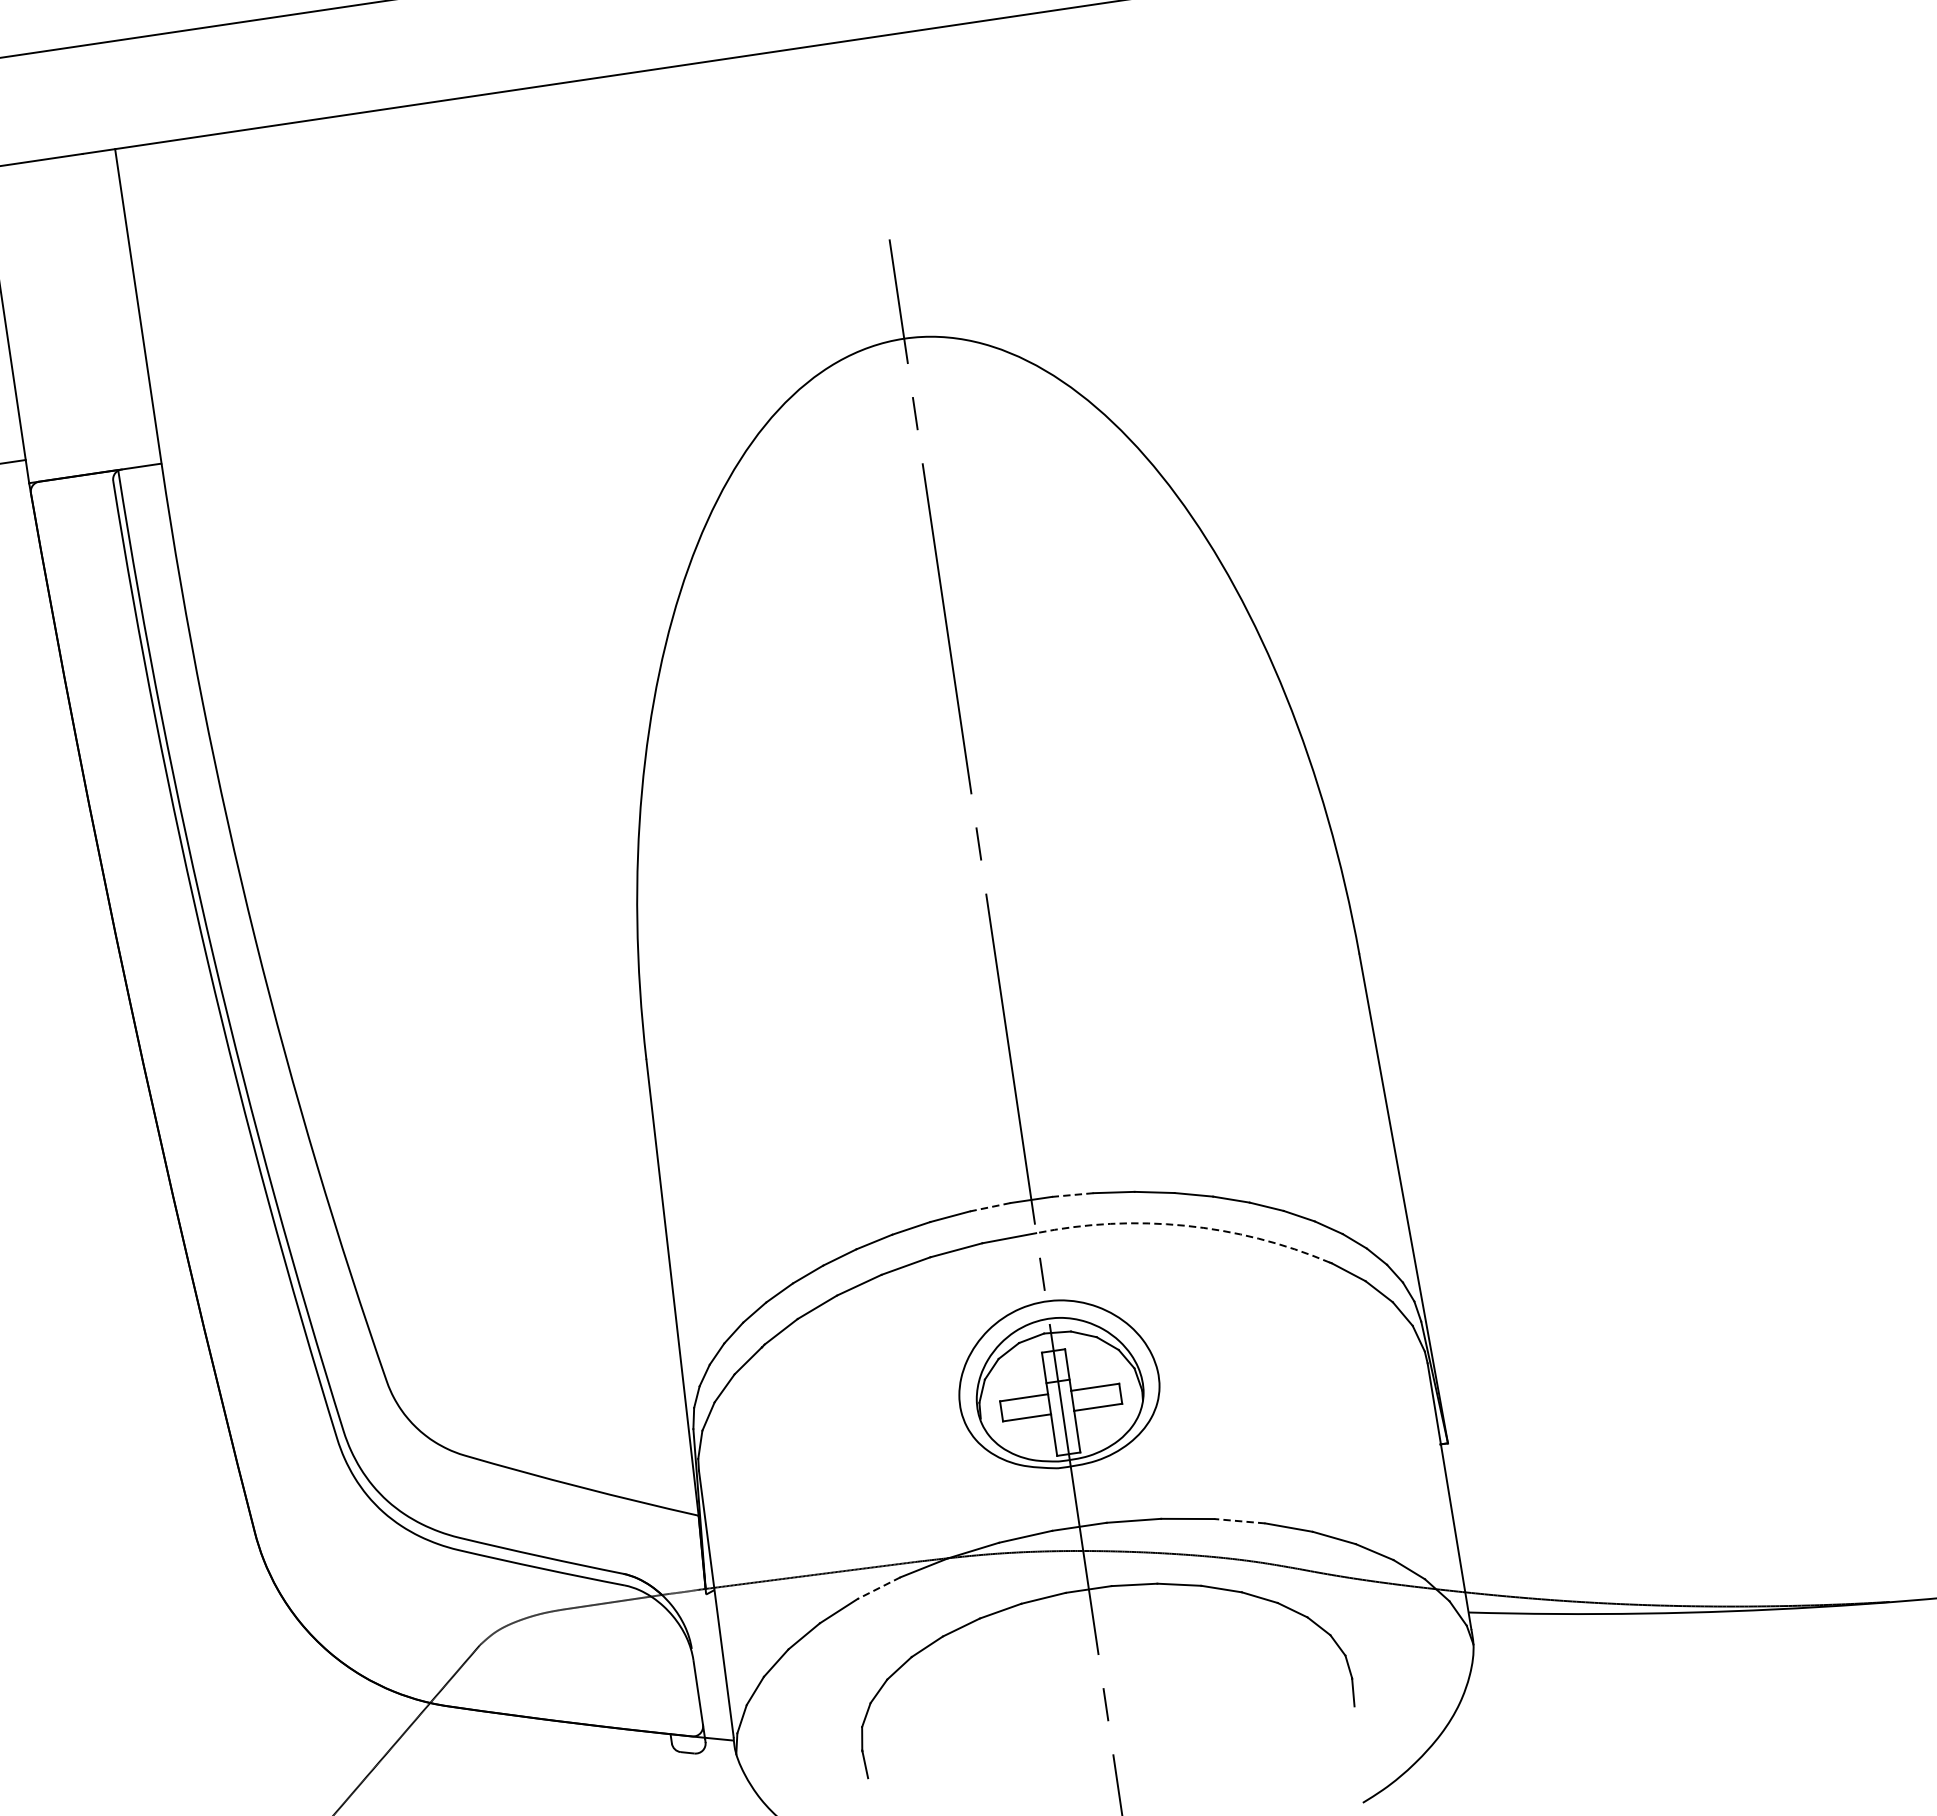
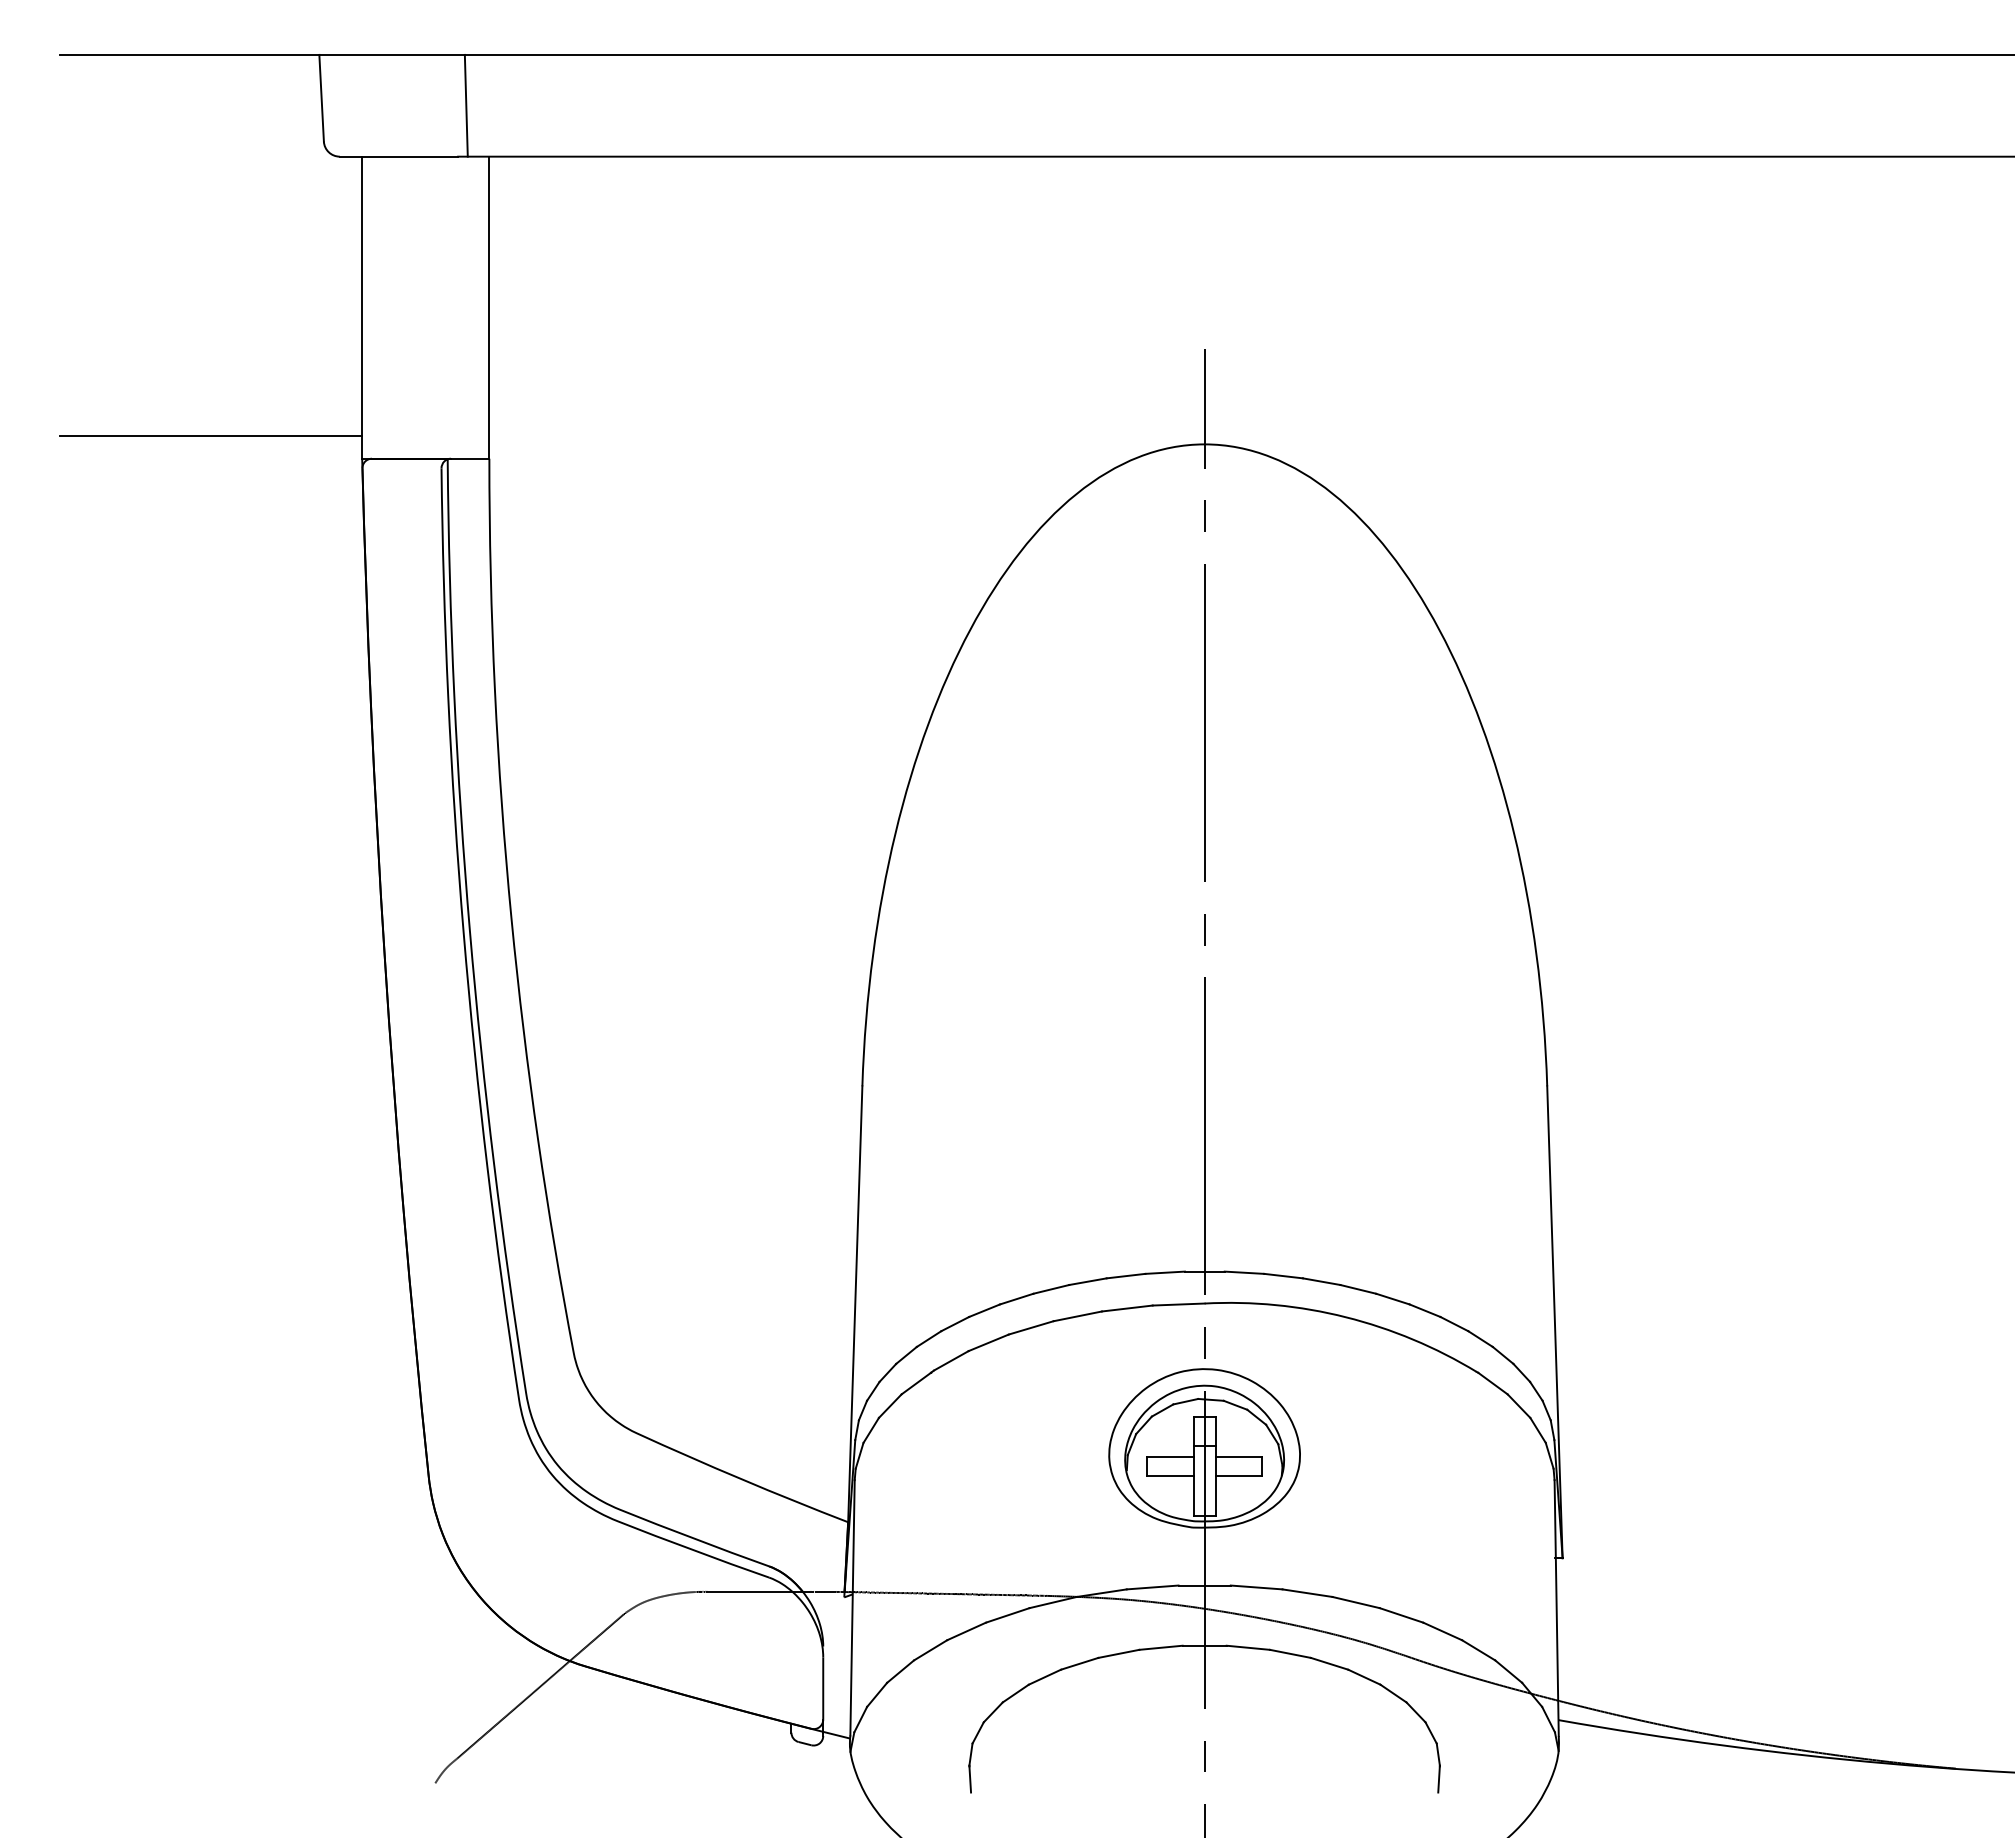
line: (82, 99) -> (465, 105), added
line: (1072, 1194) -> (1244, 1272), dashed -> solid
line: (990, 1206) -> (1165, 1272), dashed -> solid
arc: (1184, 1226) -> (1345, 1317), dashed -> solid
line: (1239, 1521) -> (1355, 1602), dashed -> solid
line: (878, 1588) -> (1007, 1615), dashed -> solid

